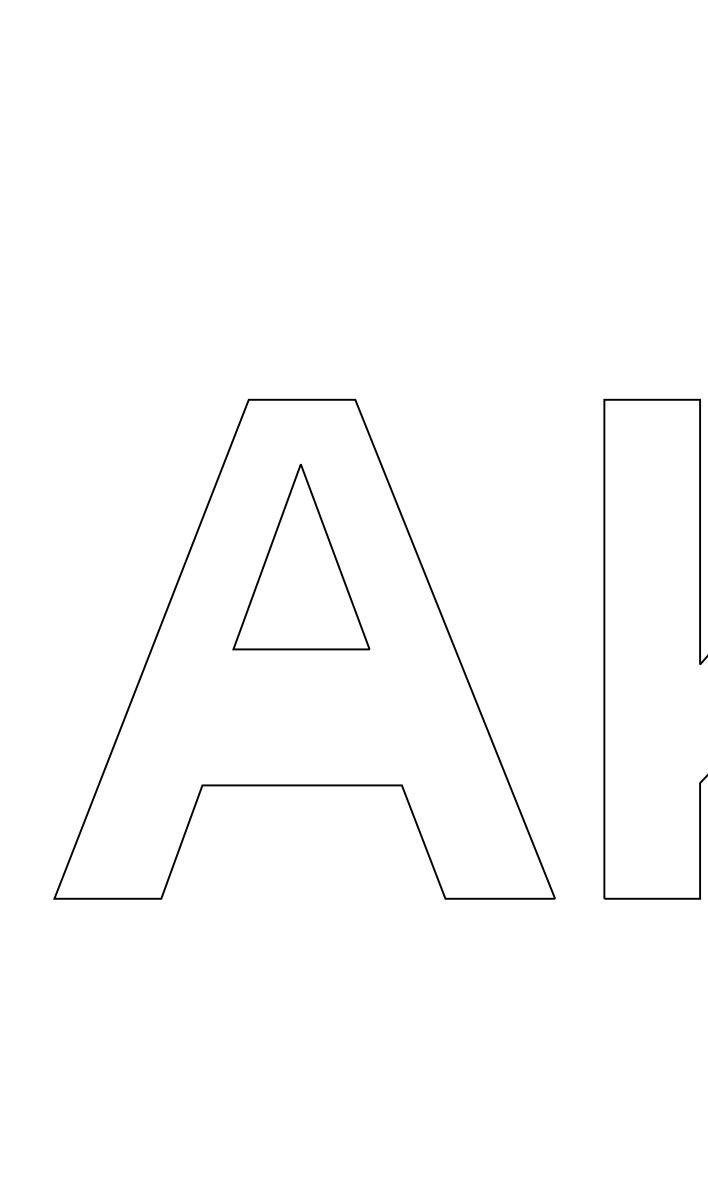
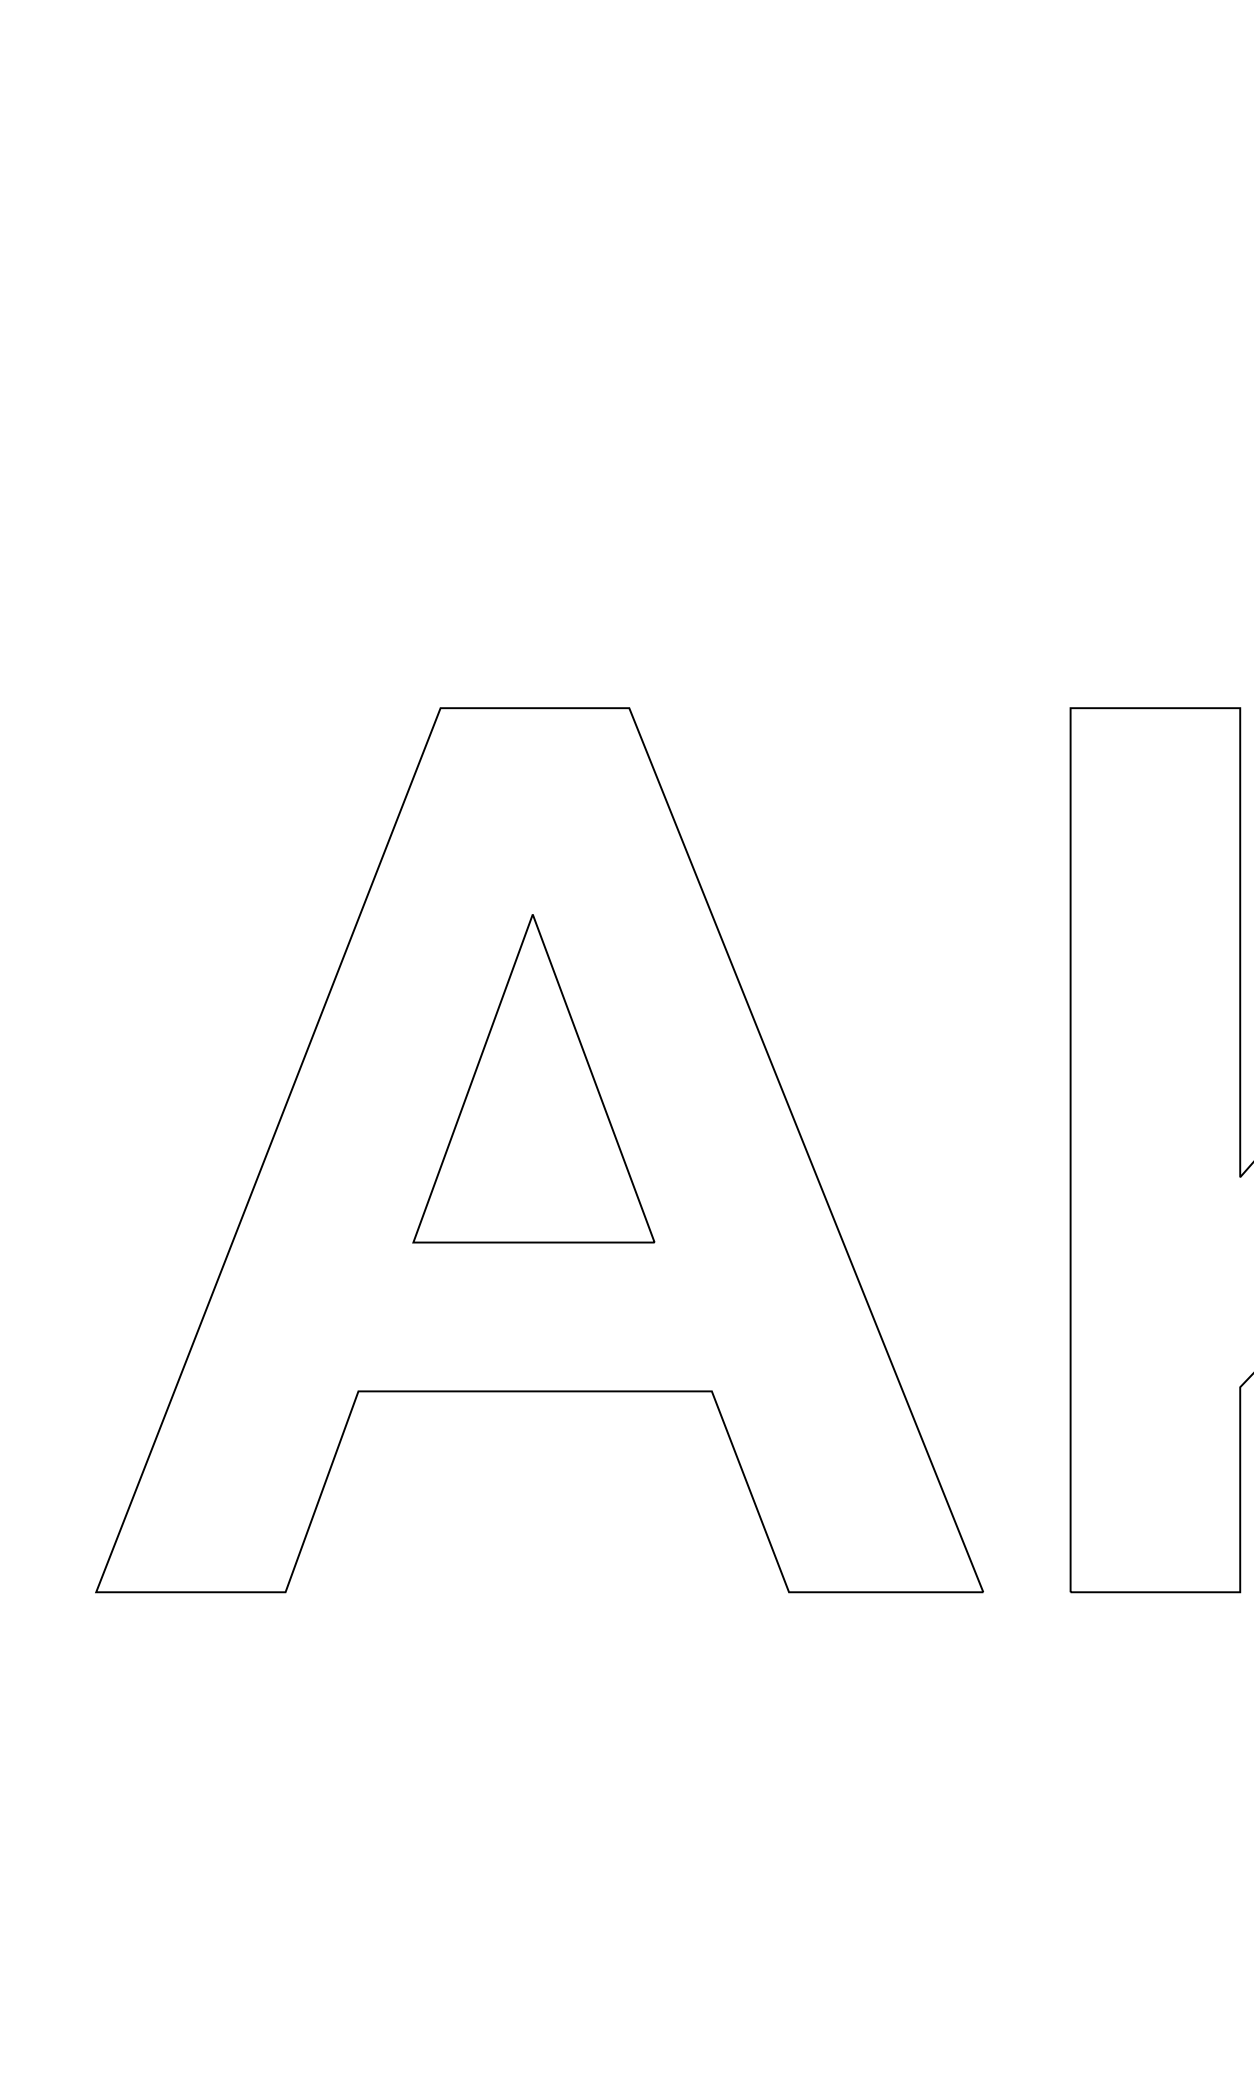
part: (301, 557) -> (533, 1079), moved

